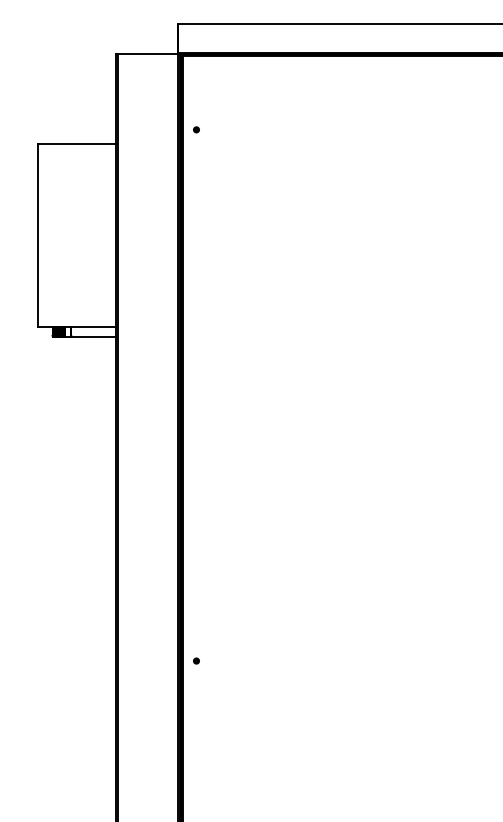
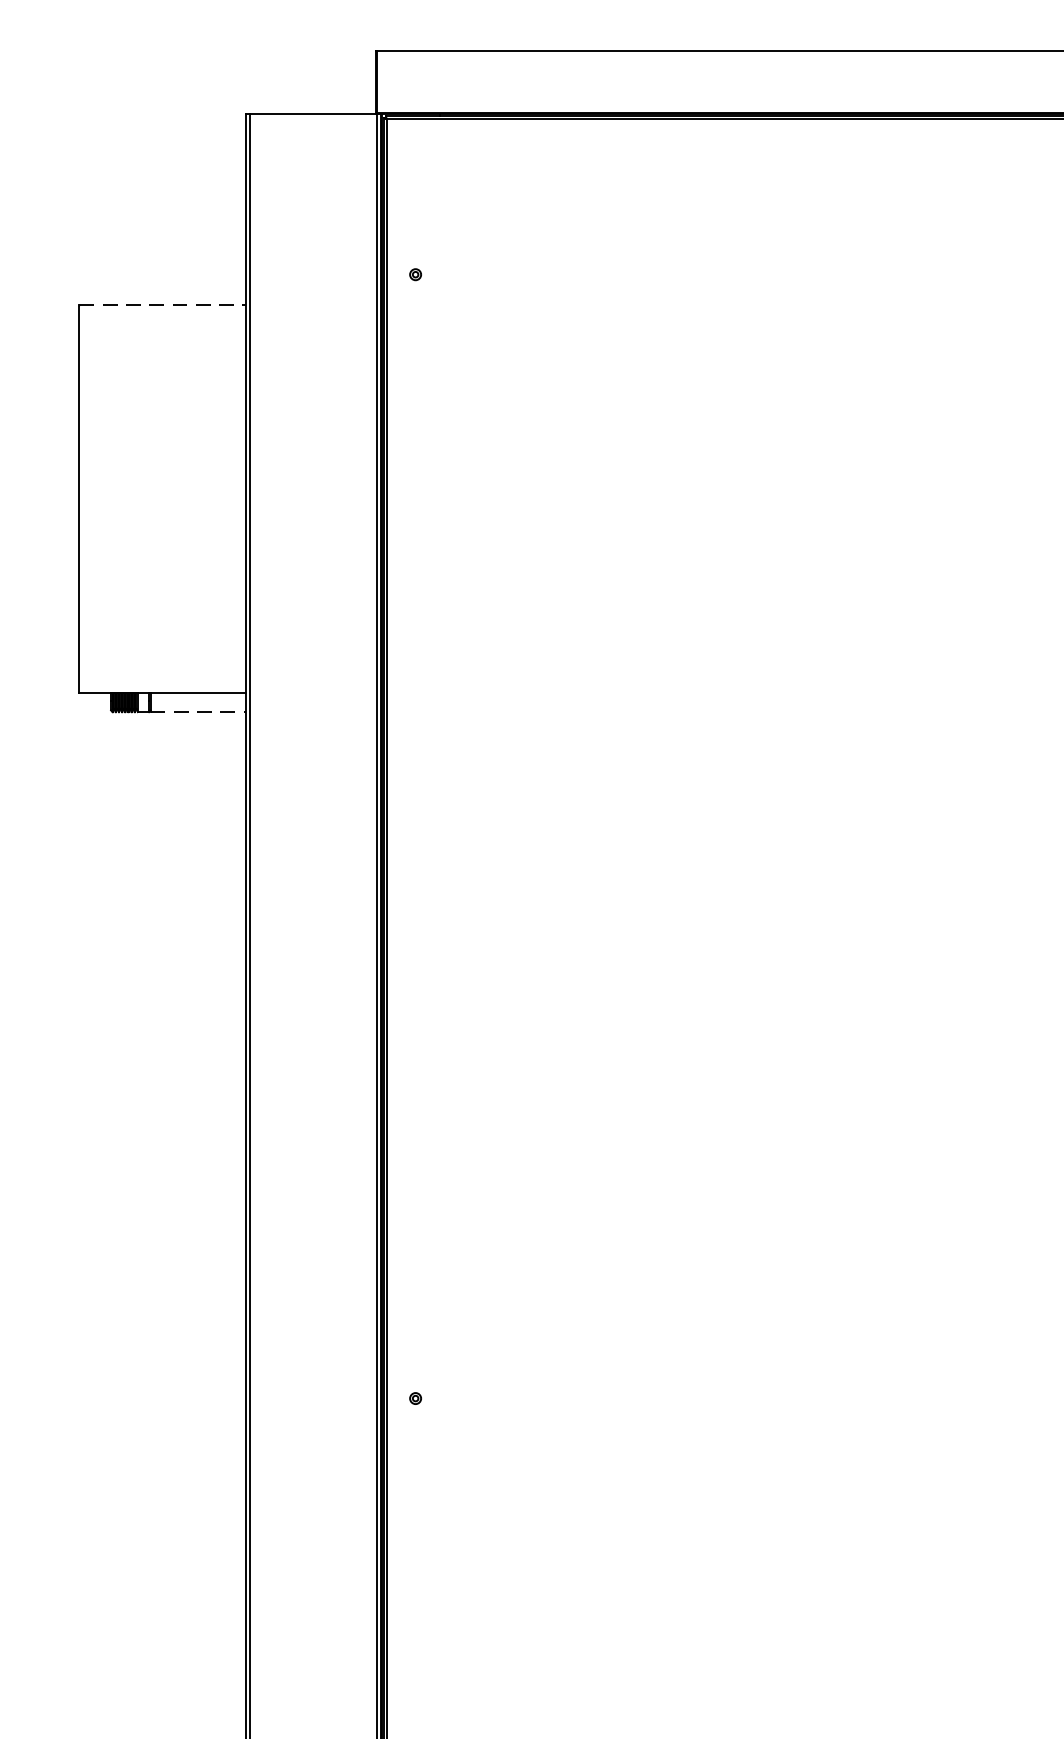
line: (77, 144) -> (163, 305), solid -> dashed
line: (93, 336) -> (197, 711), solid -> dashed

